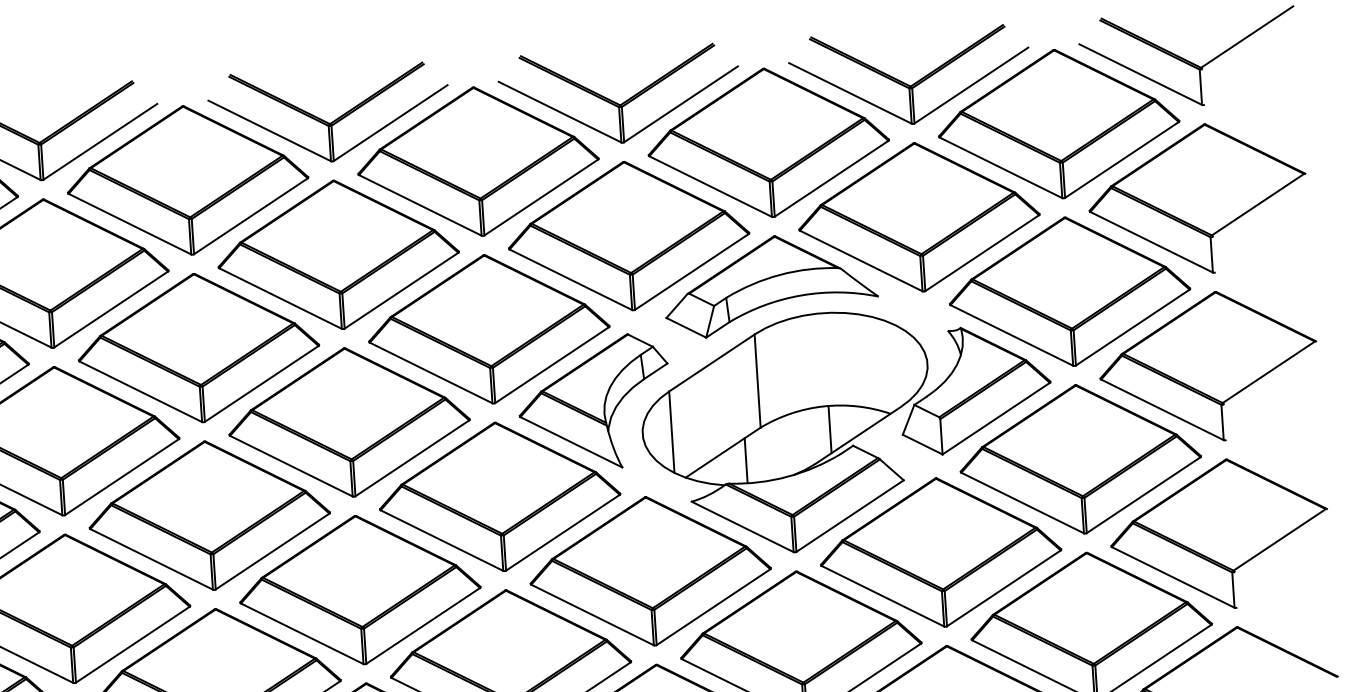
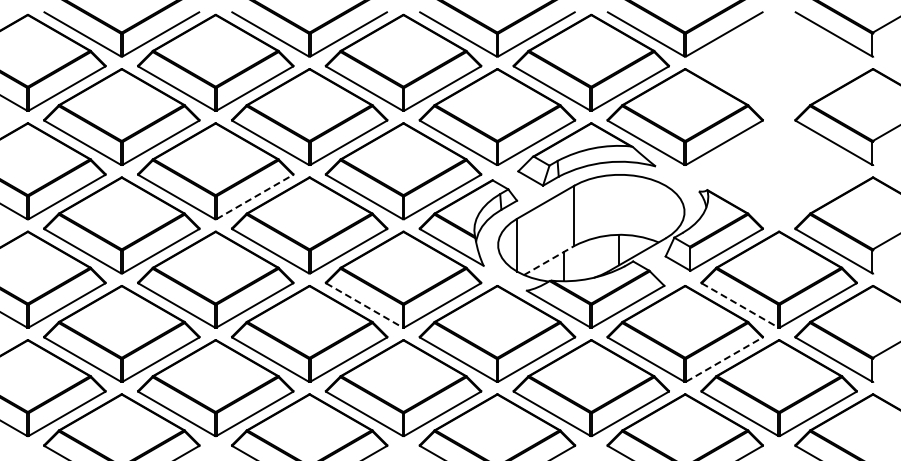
part: (1057, 123) -> (778, 62), removed
part: (1068, 292) -> (778, 171), removed
line: (262, 383) -> (255, 196), solid -> dashed
line: (723, 452) -> (549, 260), solid -> dashed
line: (1023, 503) -> (740, 305), solid -> dashed
line: (442, 540) -> (364, 305), solid -> dashed
line: (1004, 588) -> (724, 359), solid -> dashed

